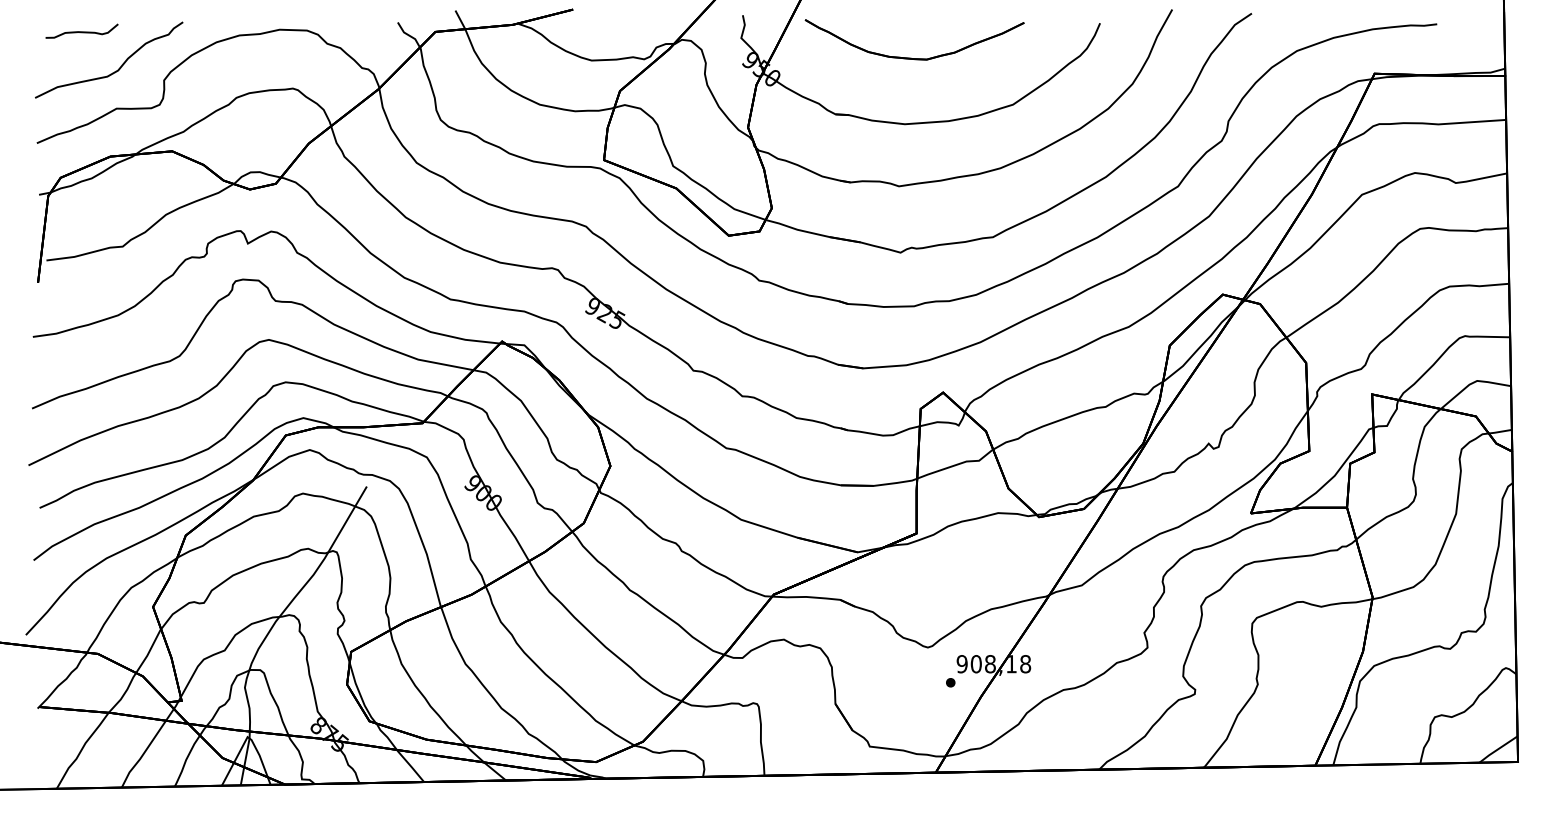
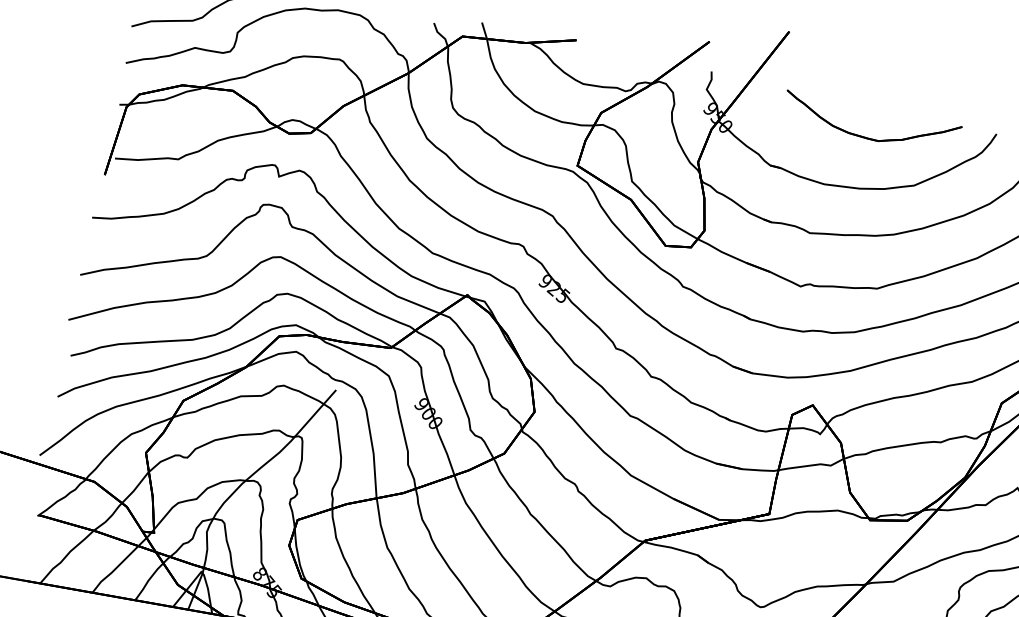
part: (911, 57) -> (866, 137), moved

